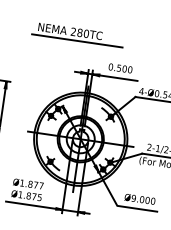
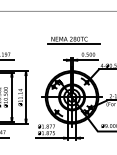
part: (77, 34) -> (73, 40), moved

